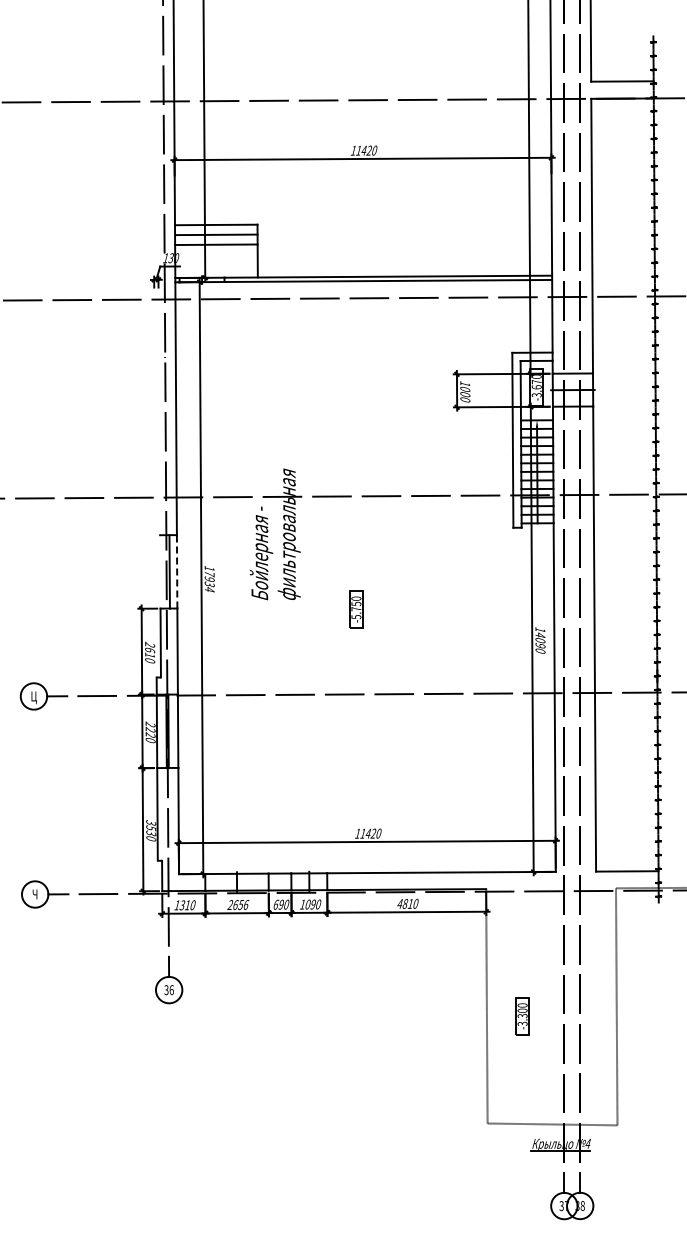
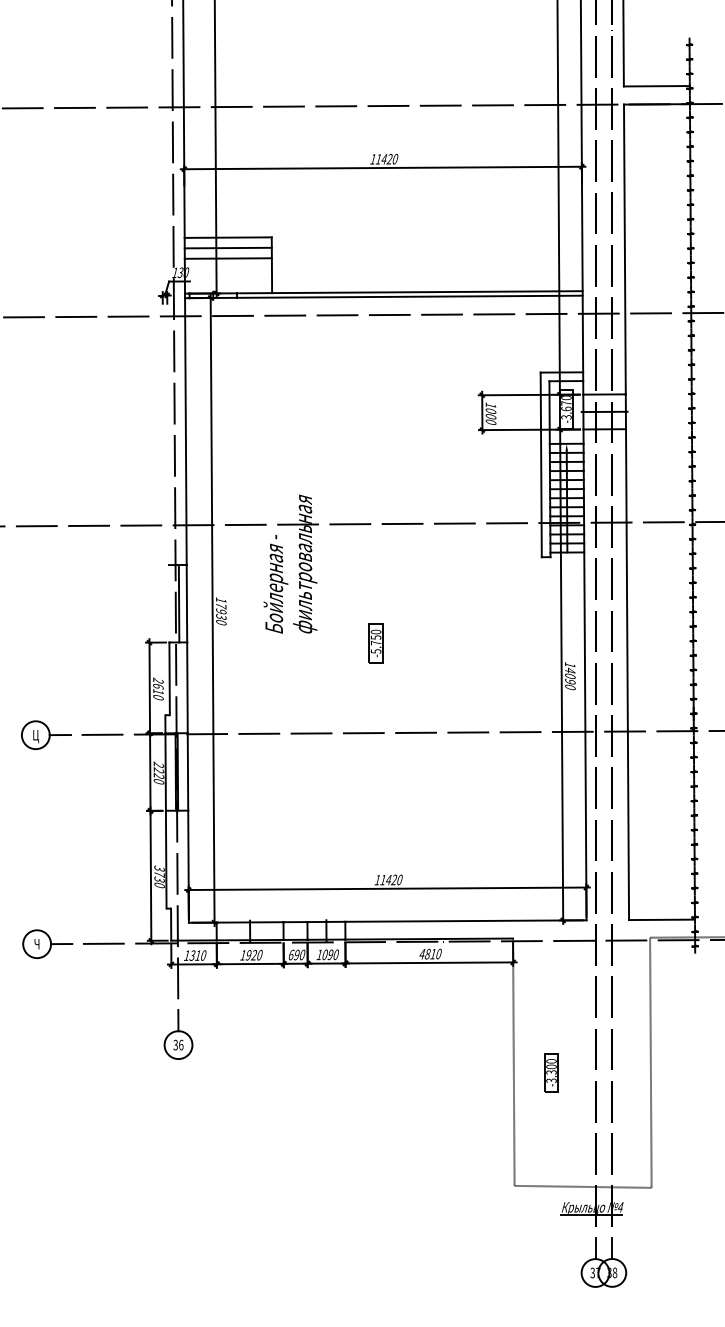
line: (177, 571) -> (187, 603), dashed -> solid
text: (209, 589) -> (221, 622), 17934 -> 17930
text: (150, 828) -> (158, 874), 3530 -> 3730
text: (238, 905) -> (251, 955), 2656 -> 1920

